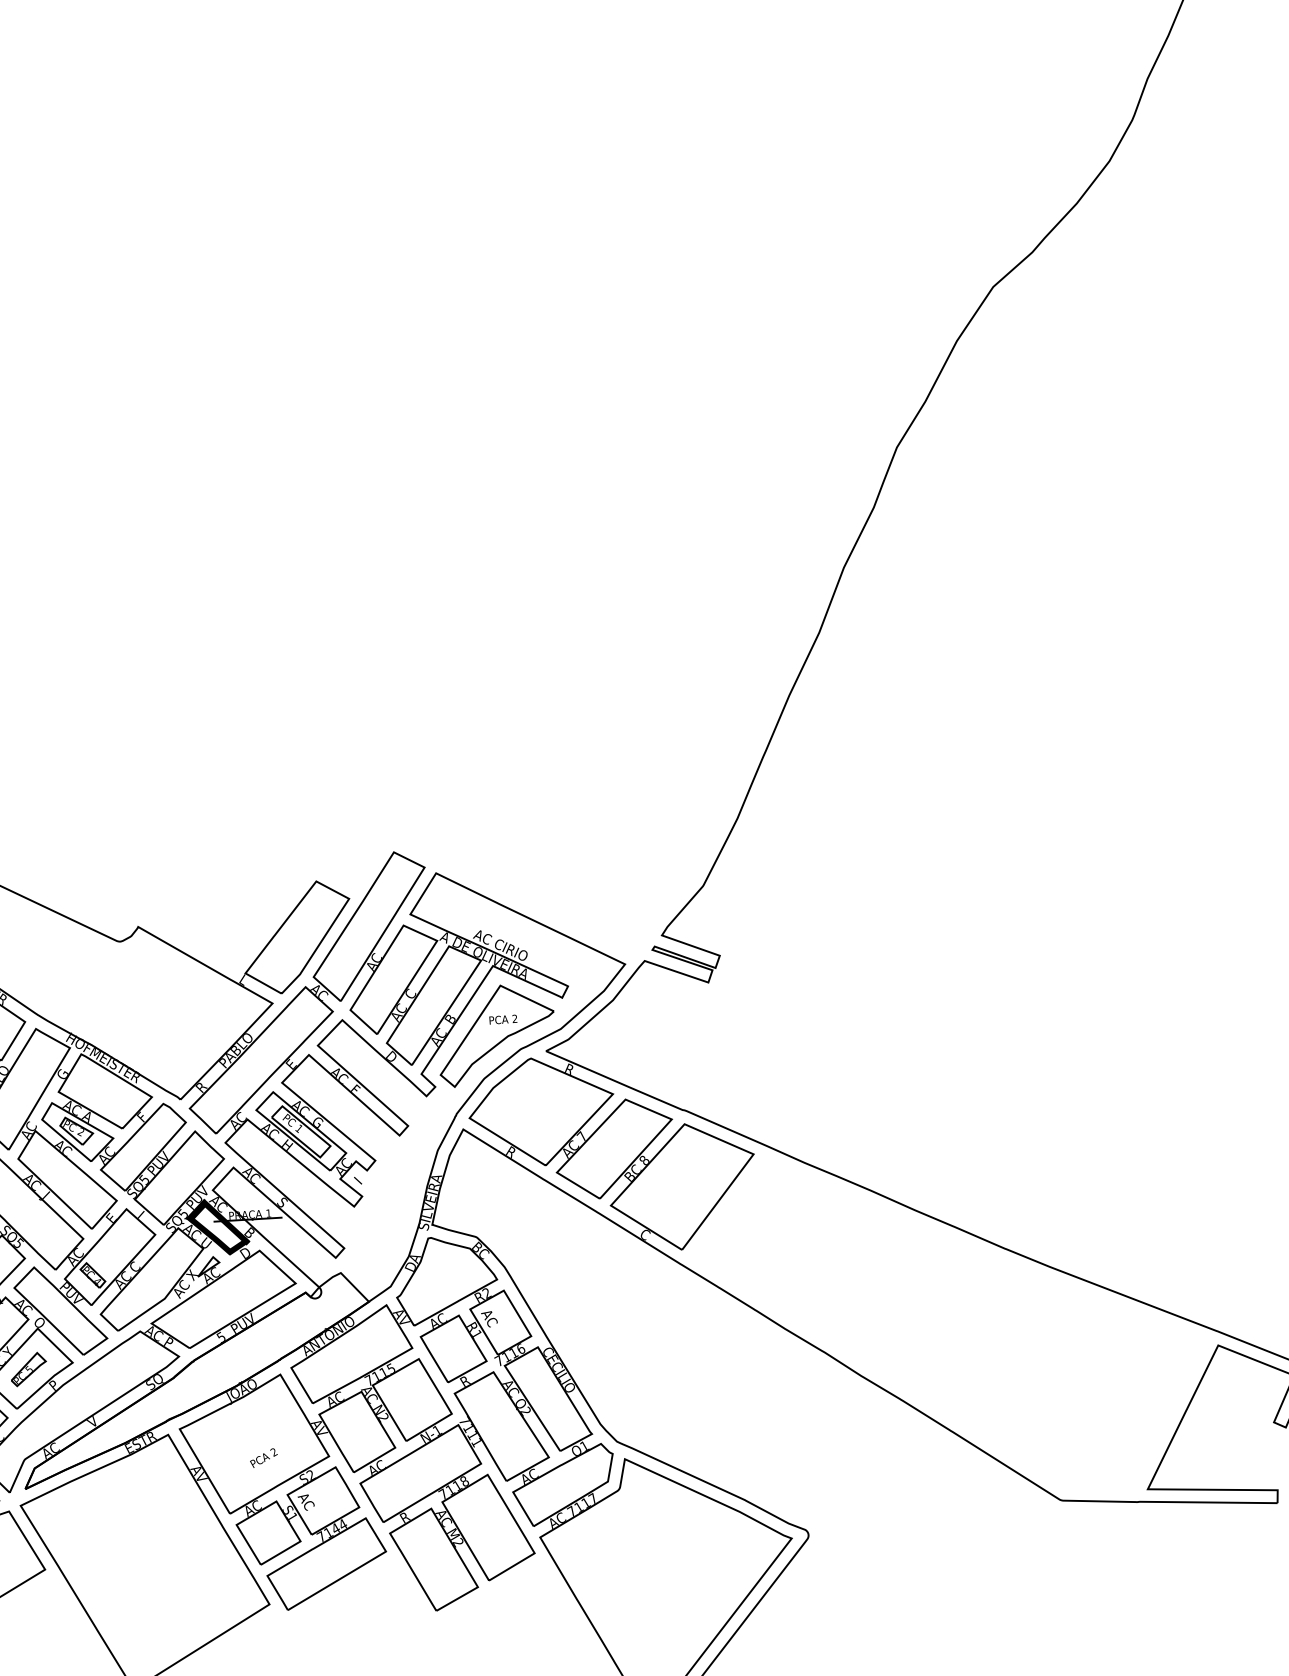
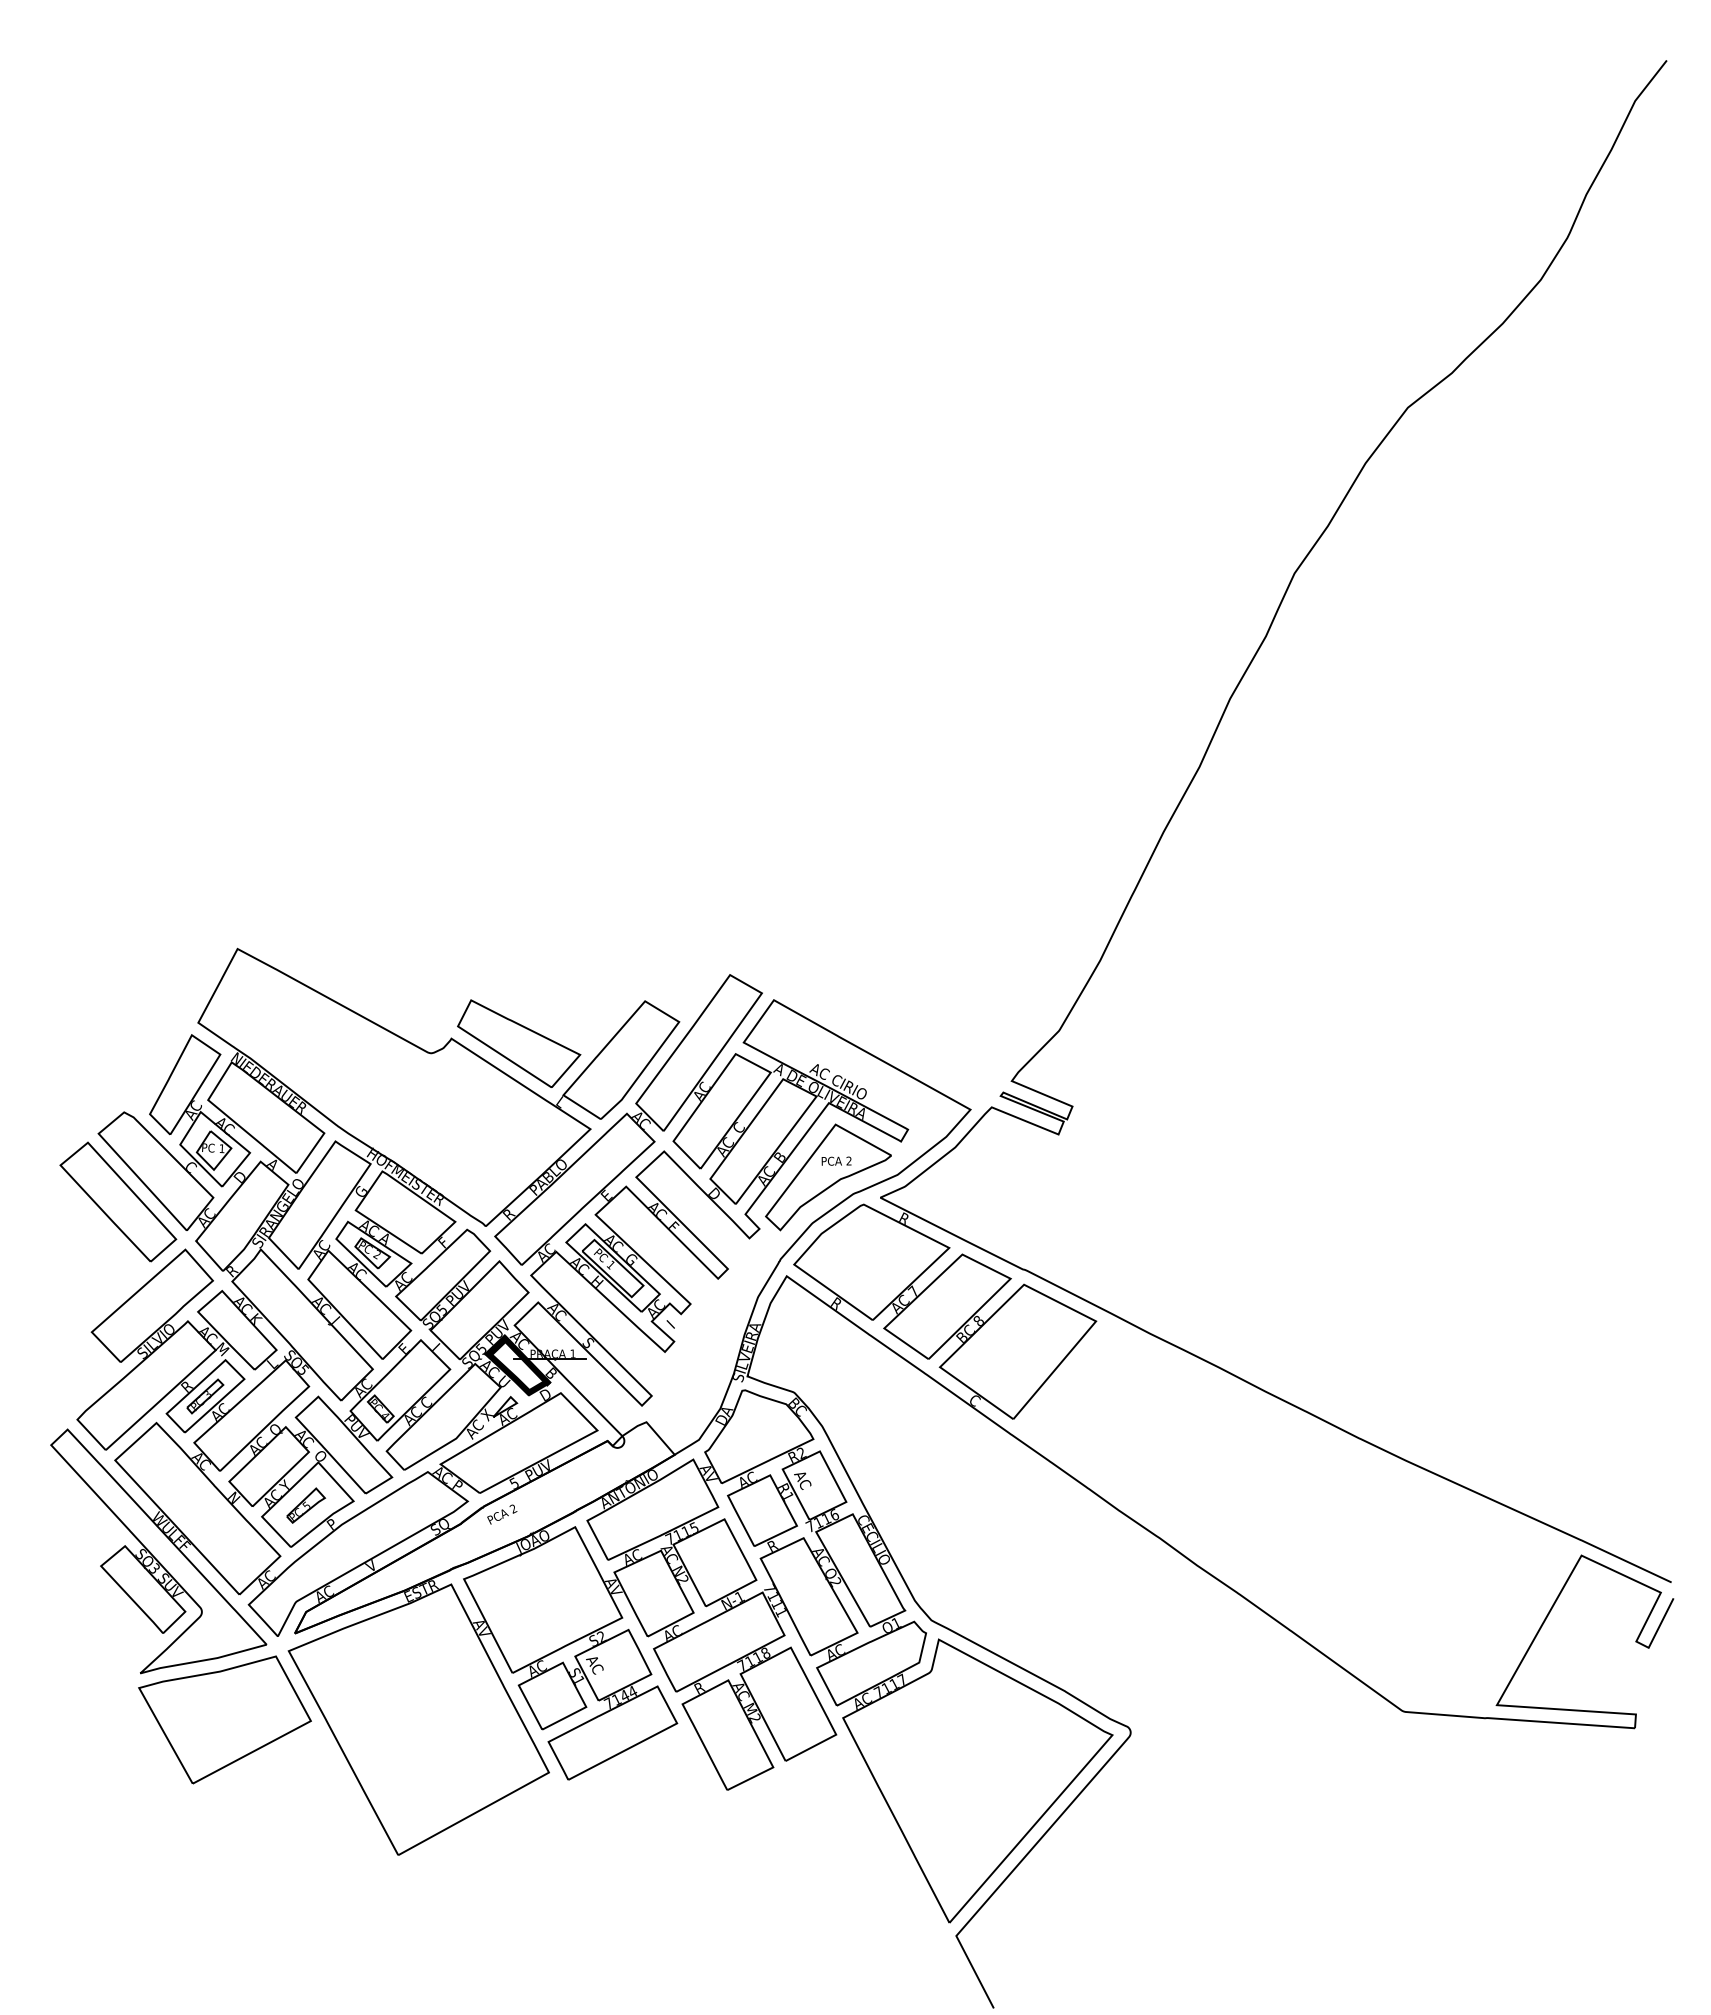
part: (201, 927) -> (519, 1043), added
text: (264, 1458) -> (502, 1514), moved

